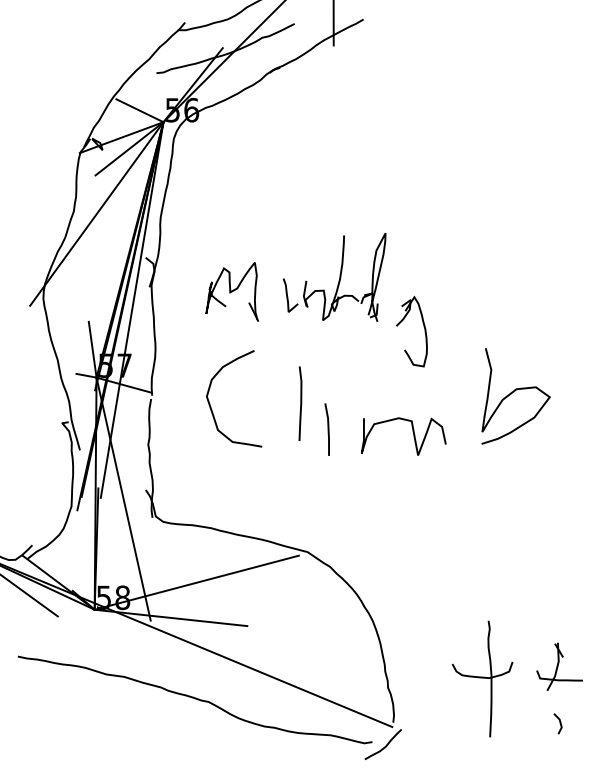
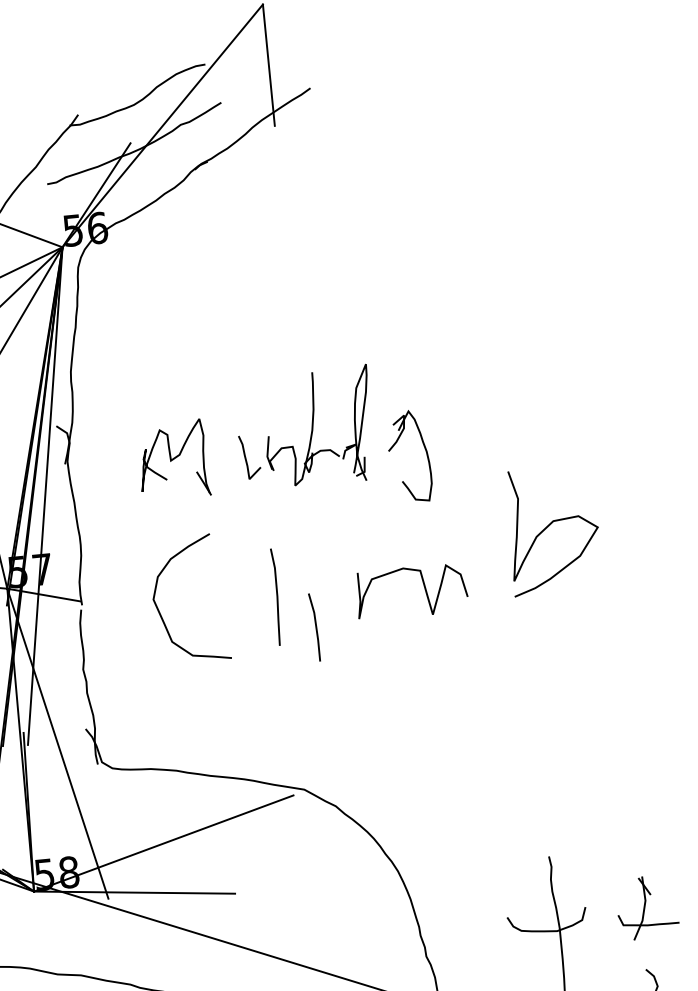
part: (423, 326) -> (424, 448), moved
curve: (512, 393) -> (548, 527), moved
curve: (412, 432) -> (422, 585), moved

